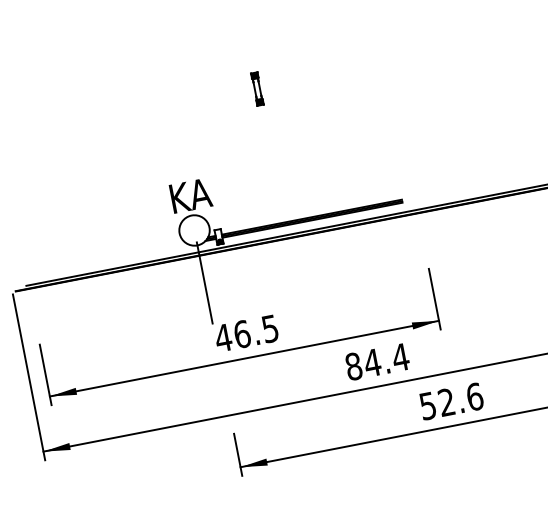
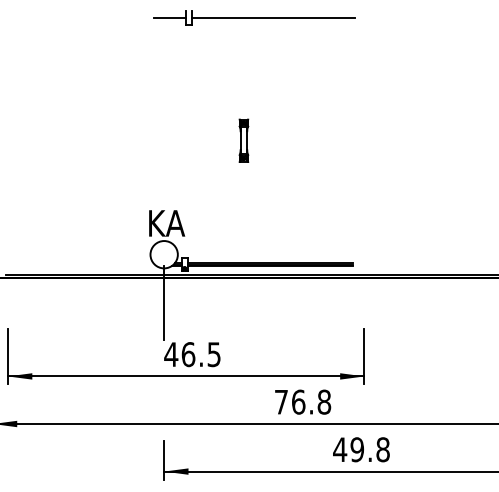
part: (256, 88) -> (243, 140), size x1.43
text: (376, 361) -> (302, 401), 84.4 -> 76.8
text: (451, 401) -> (361, 449), 52.6 -> 49.8

